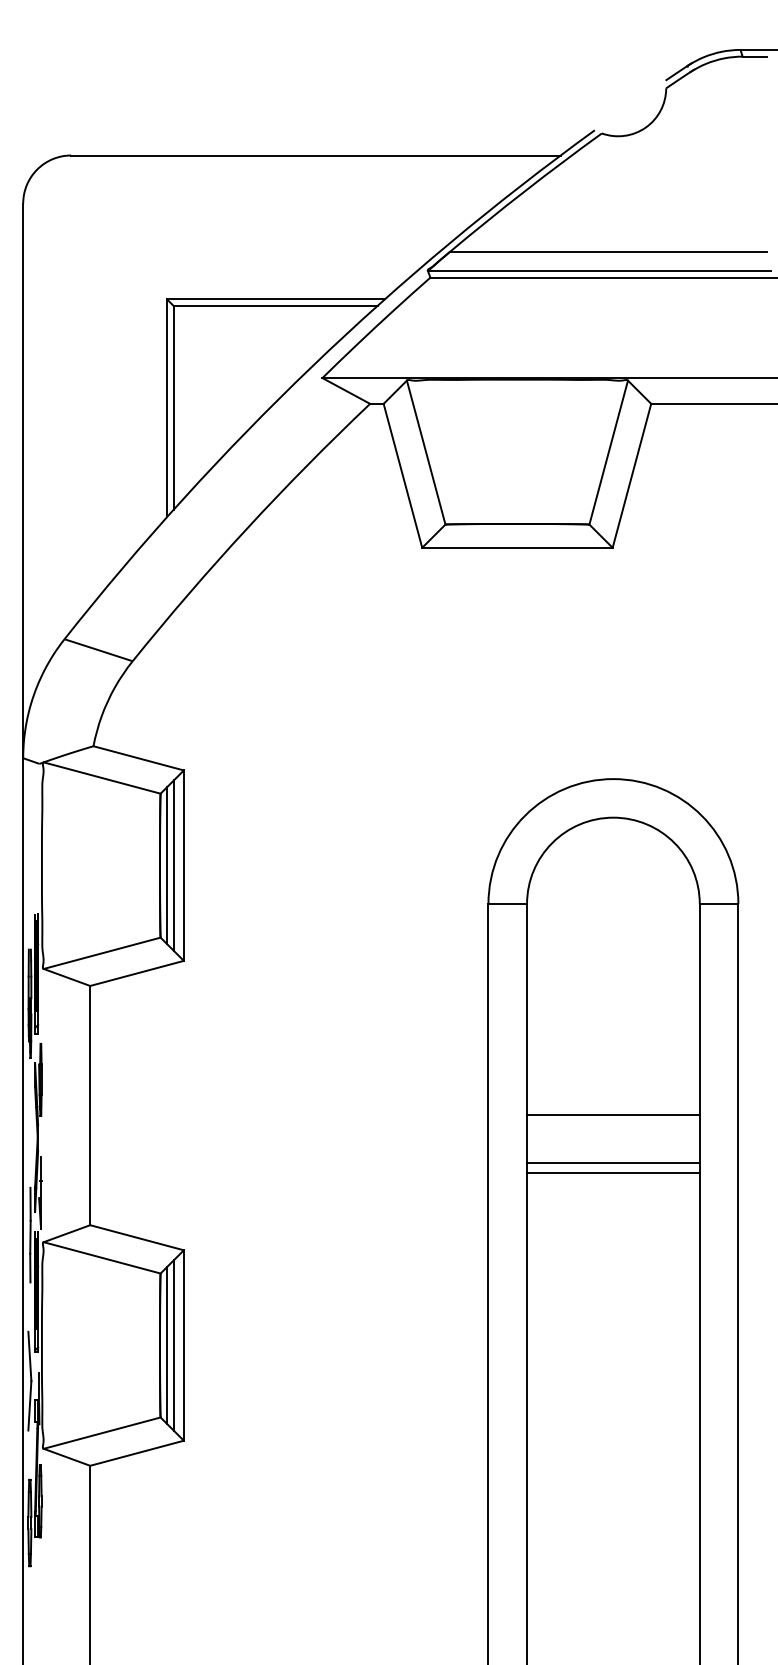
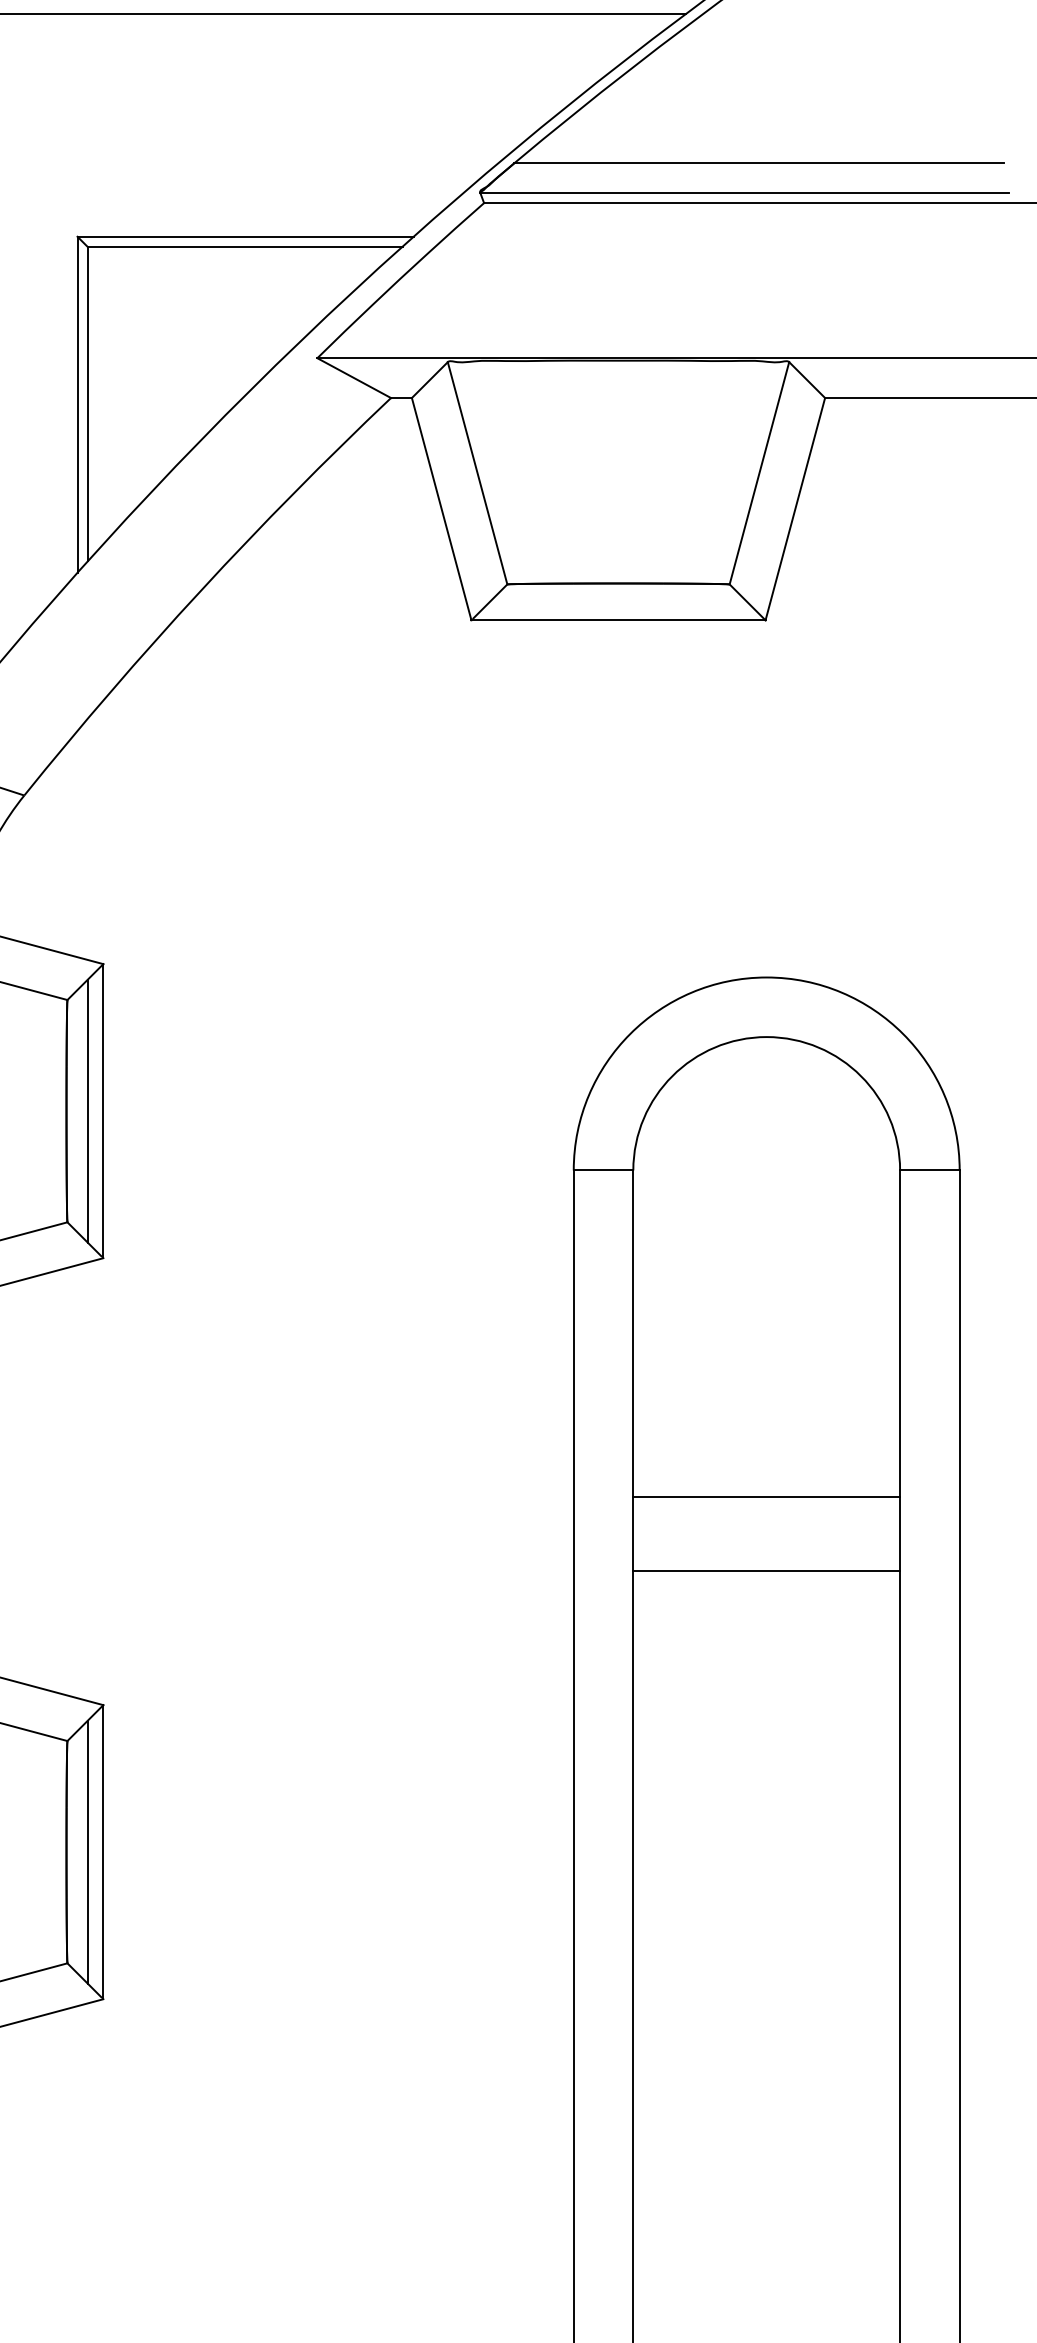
line: (167, 865) -> (78, 1110), removed
line: (613, 1172) -> (766, 1585), removed
line: (167, 1345) -> (78, 1852), removed

